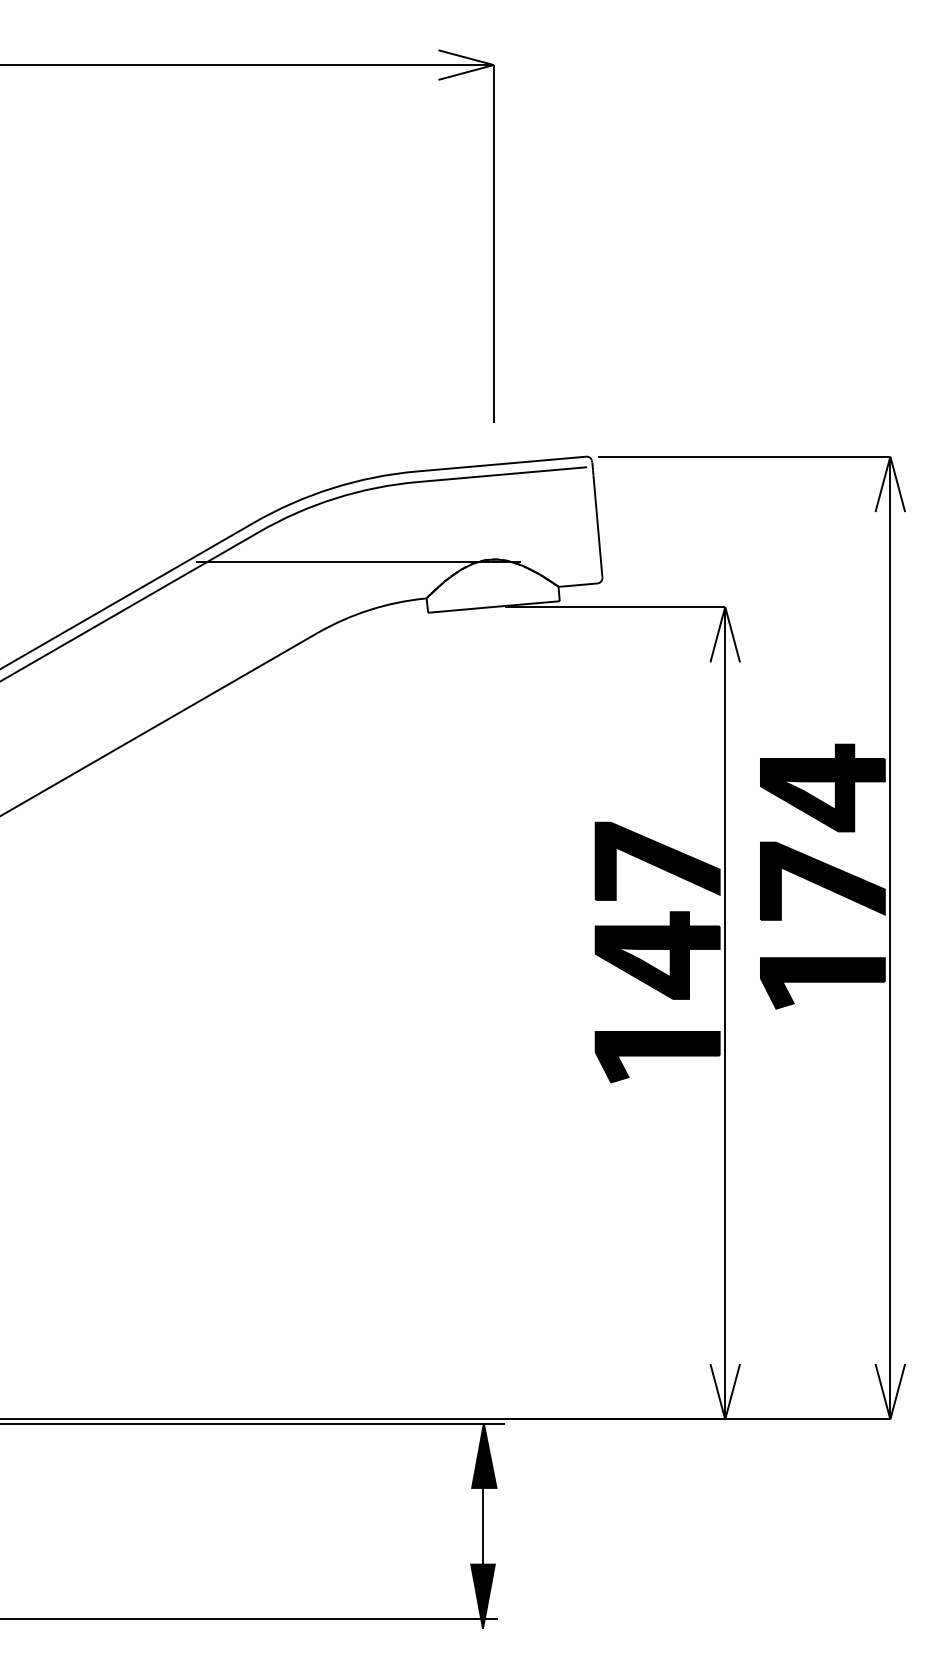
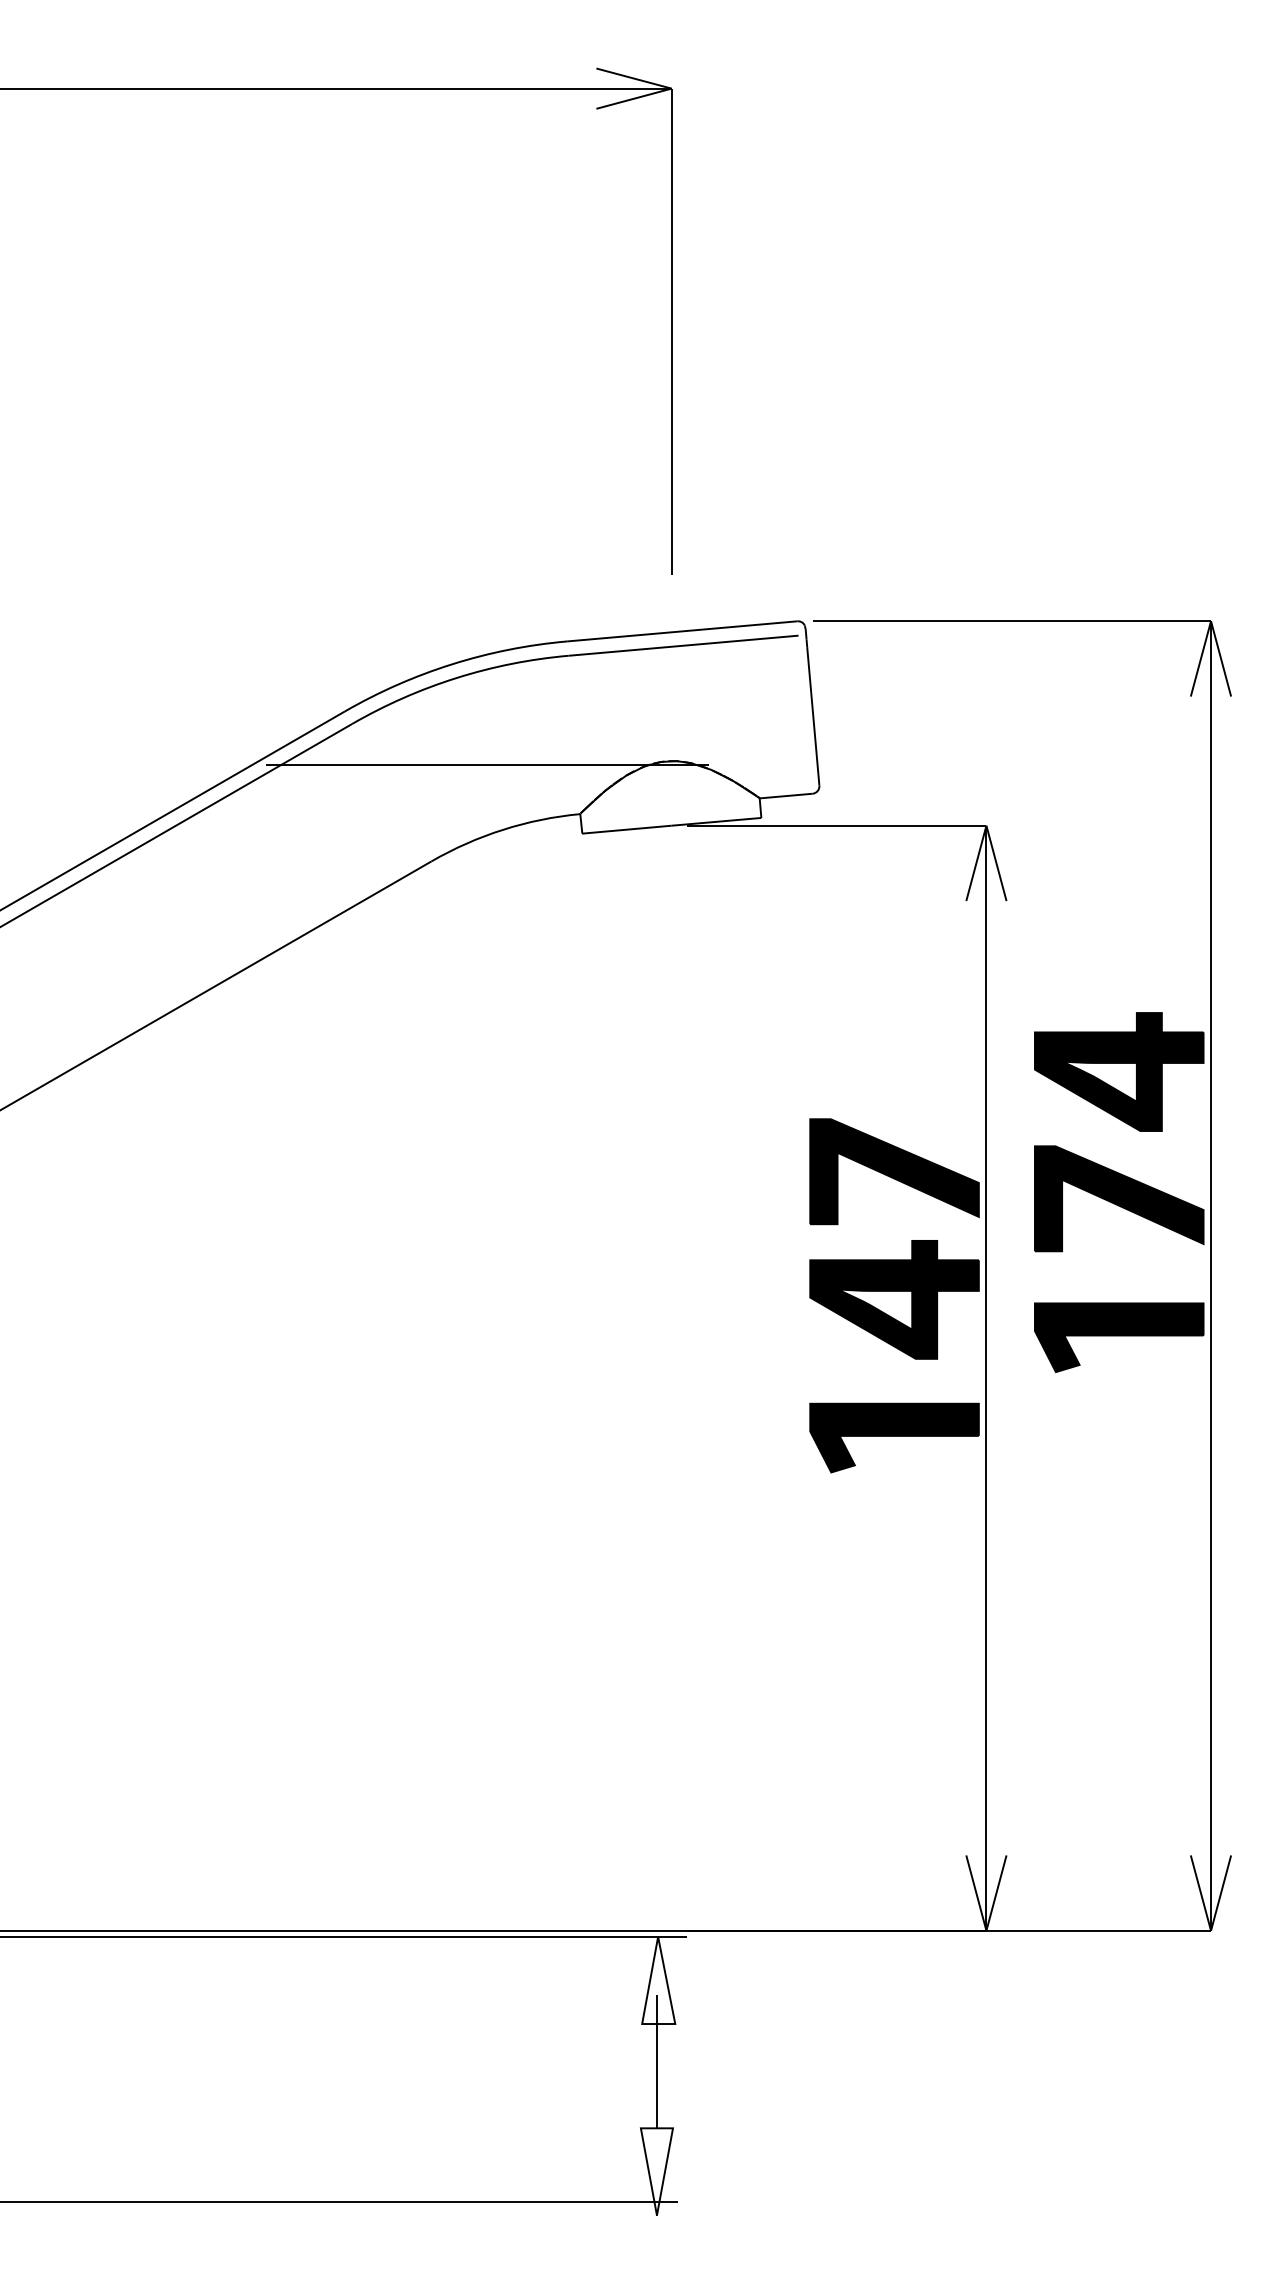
fill: (484, 1455) -> (658, 1980), removed
fill: (482, 1596) -> (656, 2171), removed

